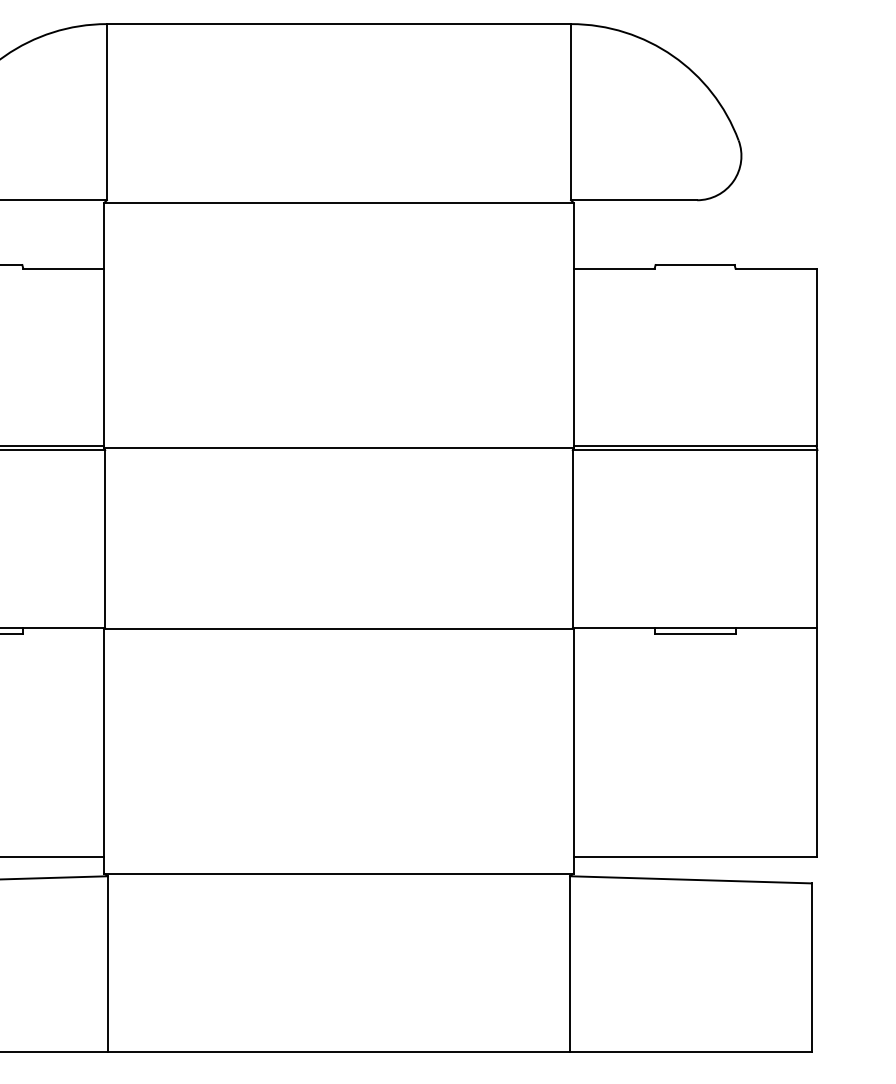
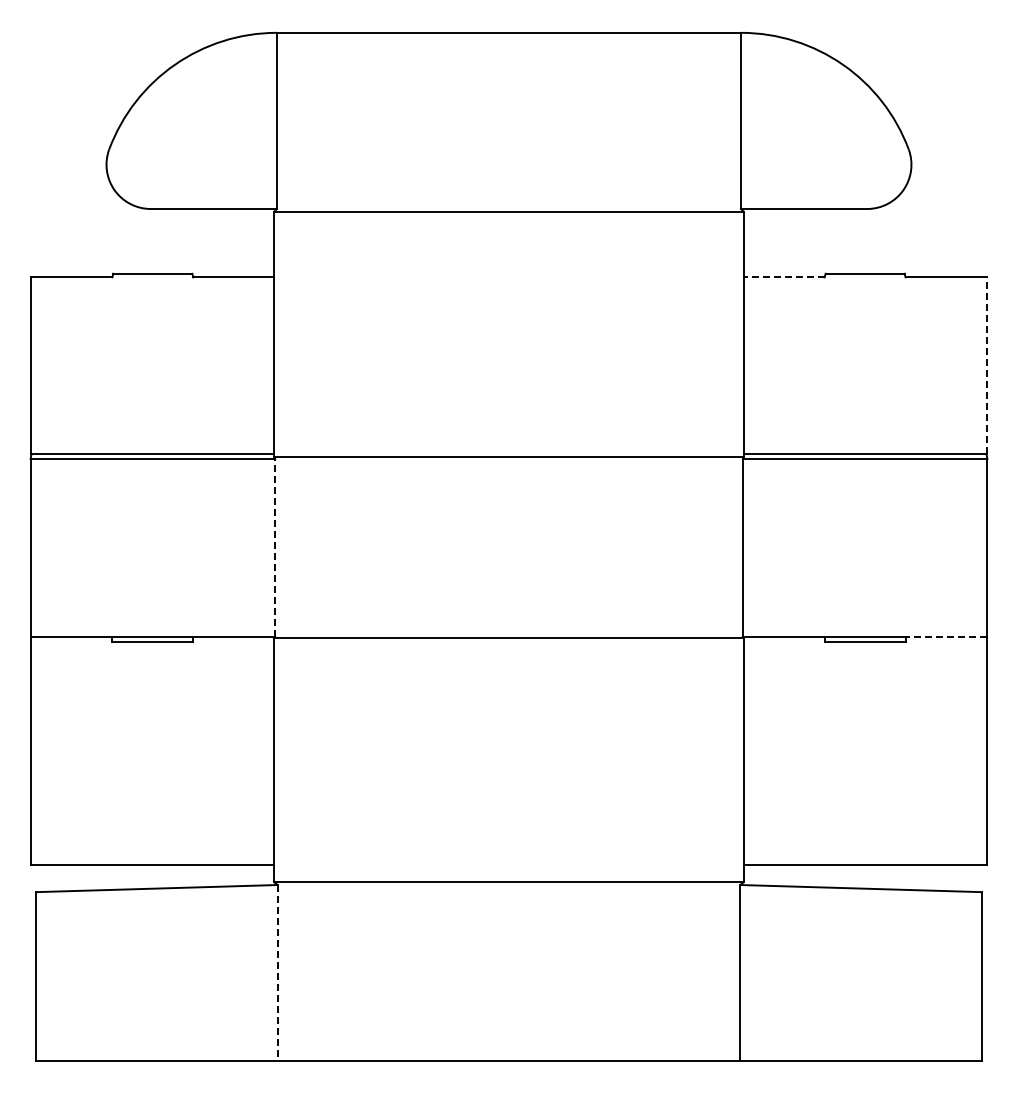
line: (613, 268) -> (783, 277), solid -> dashed
line: (816, 356) -> (986, 365), solid -> dashed
line: (105, 538) -> (275, 547), solid -> dashed
line: (775, 627) -> (945, 636), solid -> dashed
line: (107, 964) -> (277, 973), solid -> dashed

